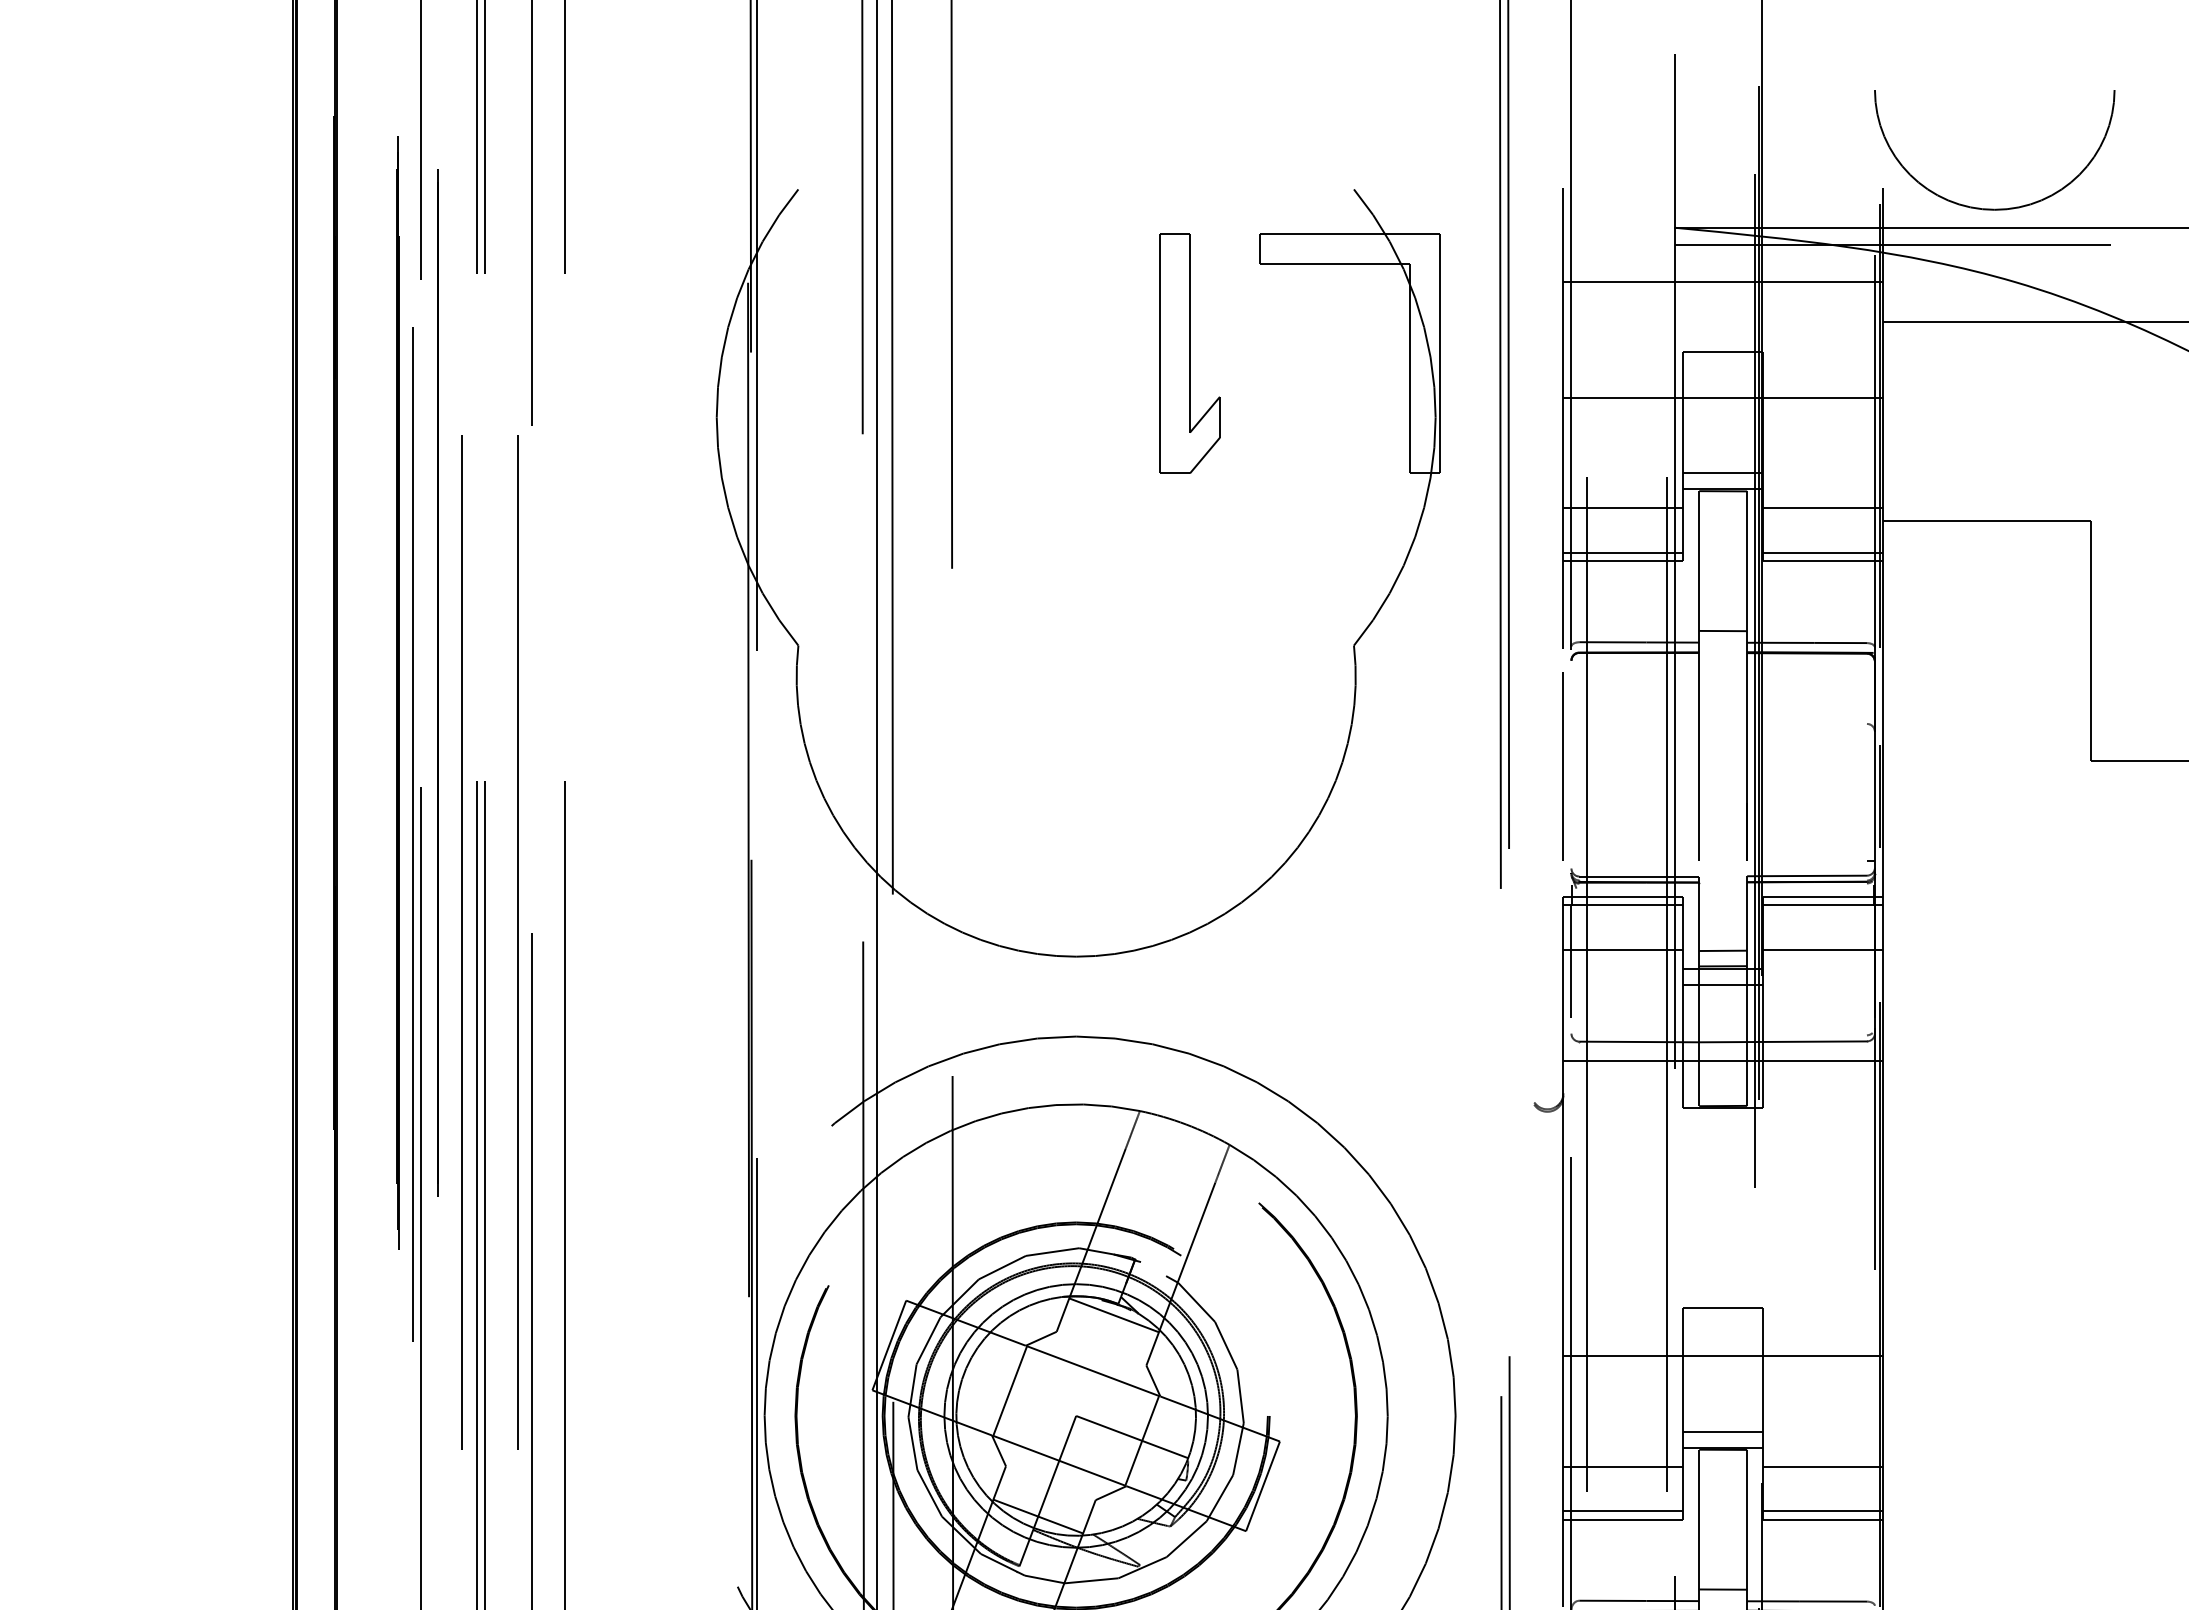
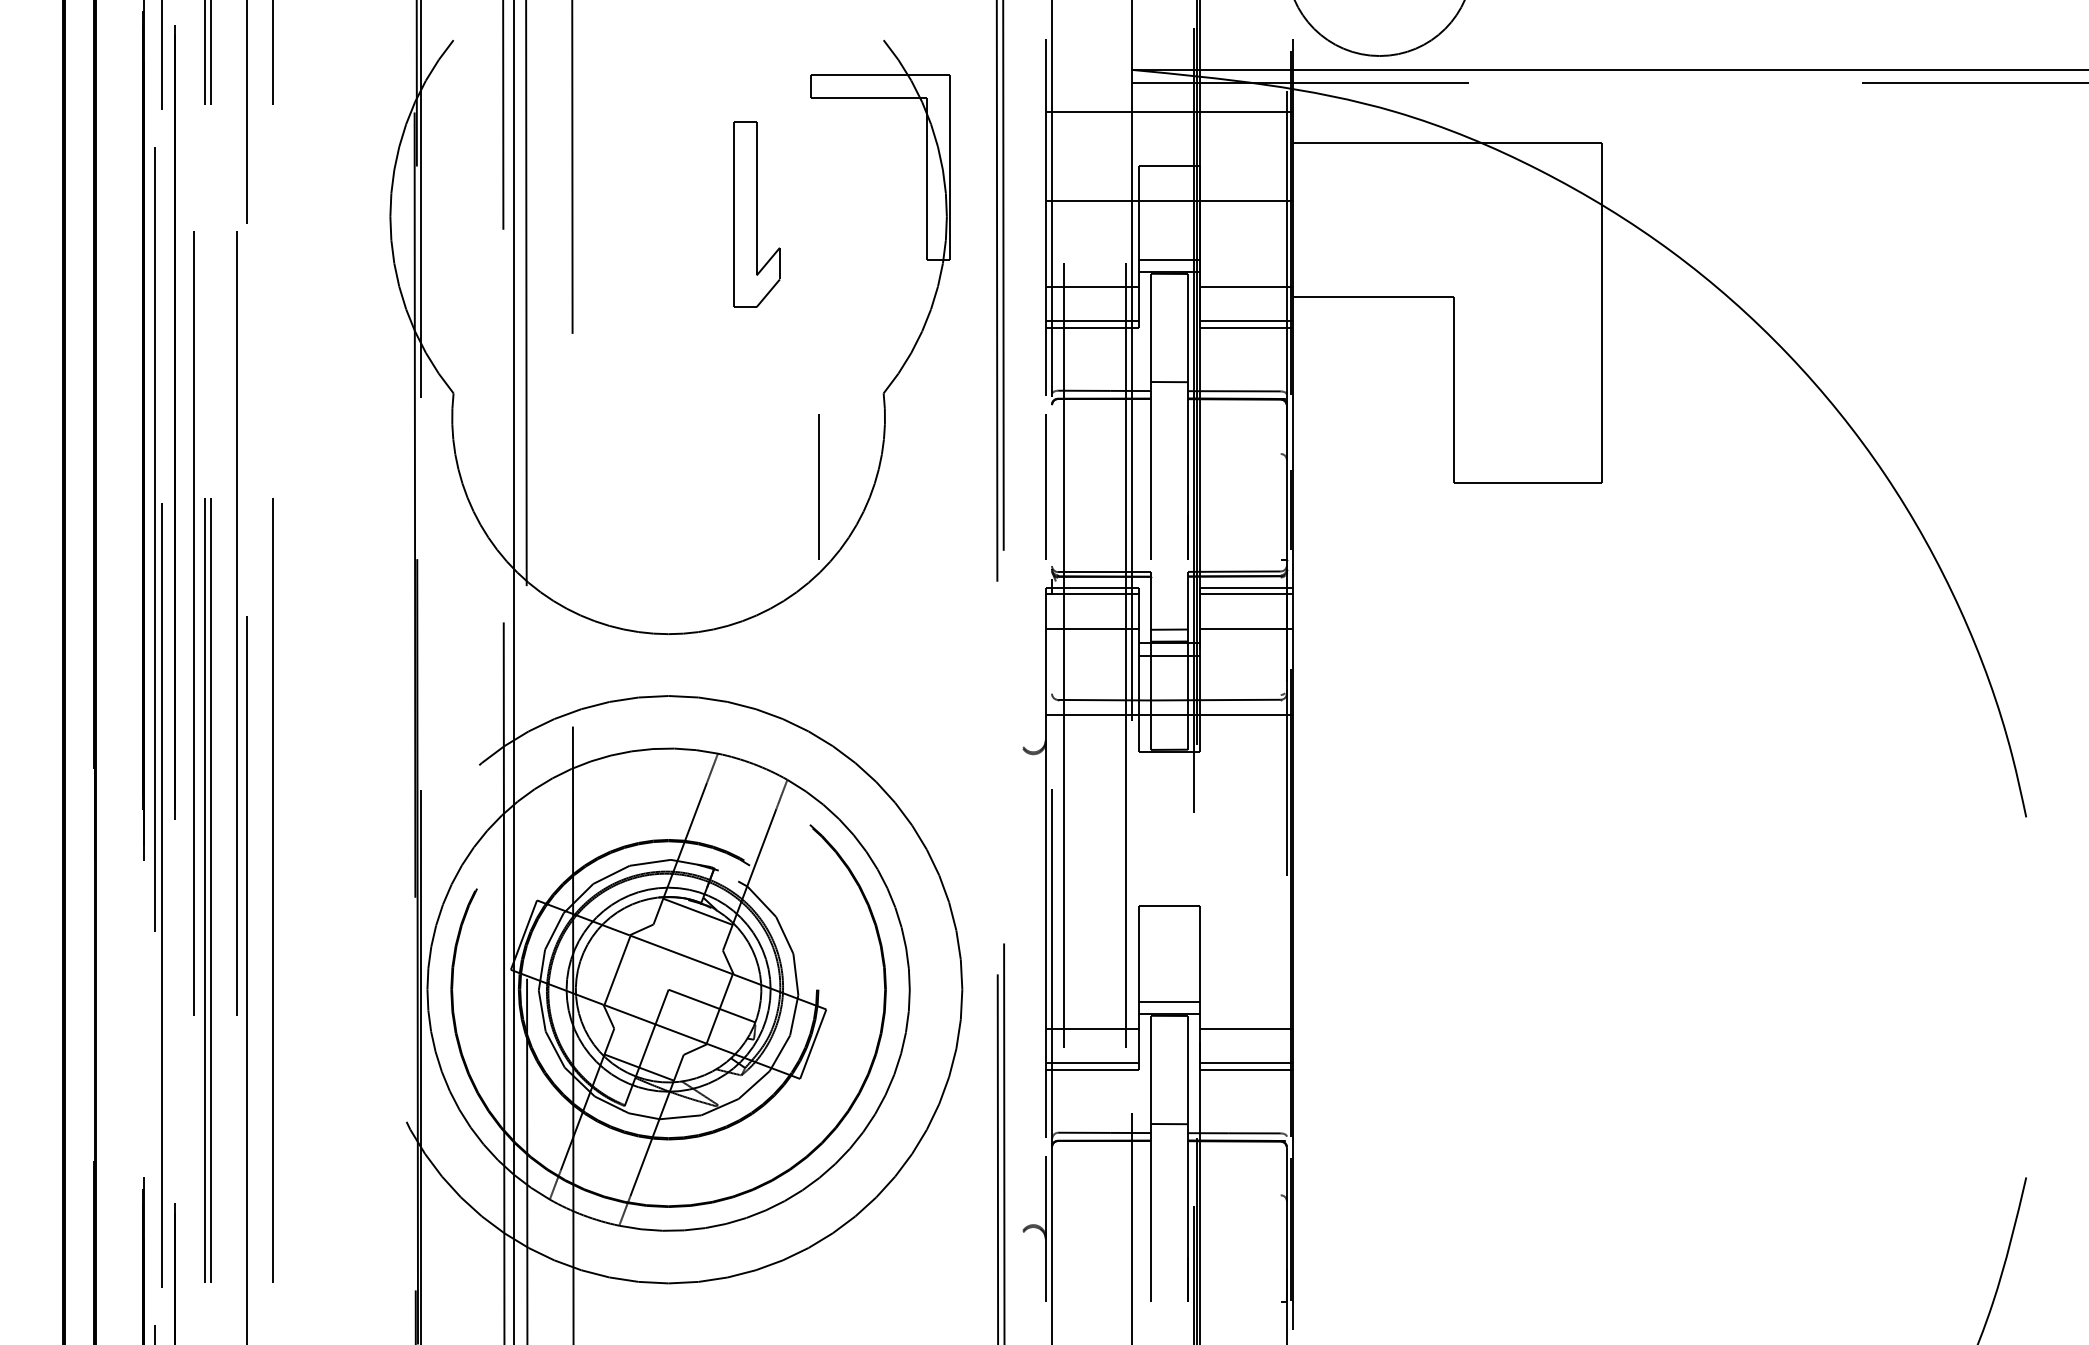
part: (1189, 353) -> (756, 214), moved
line: (1269, 765) -> (818, 486), added
line: (1572, 960) -> (1052, 637), removed
line: (1723, 1356) -> (1169, 943), removed

